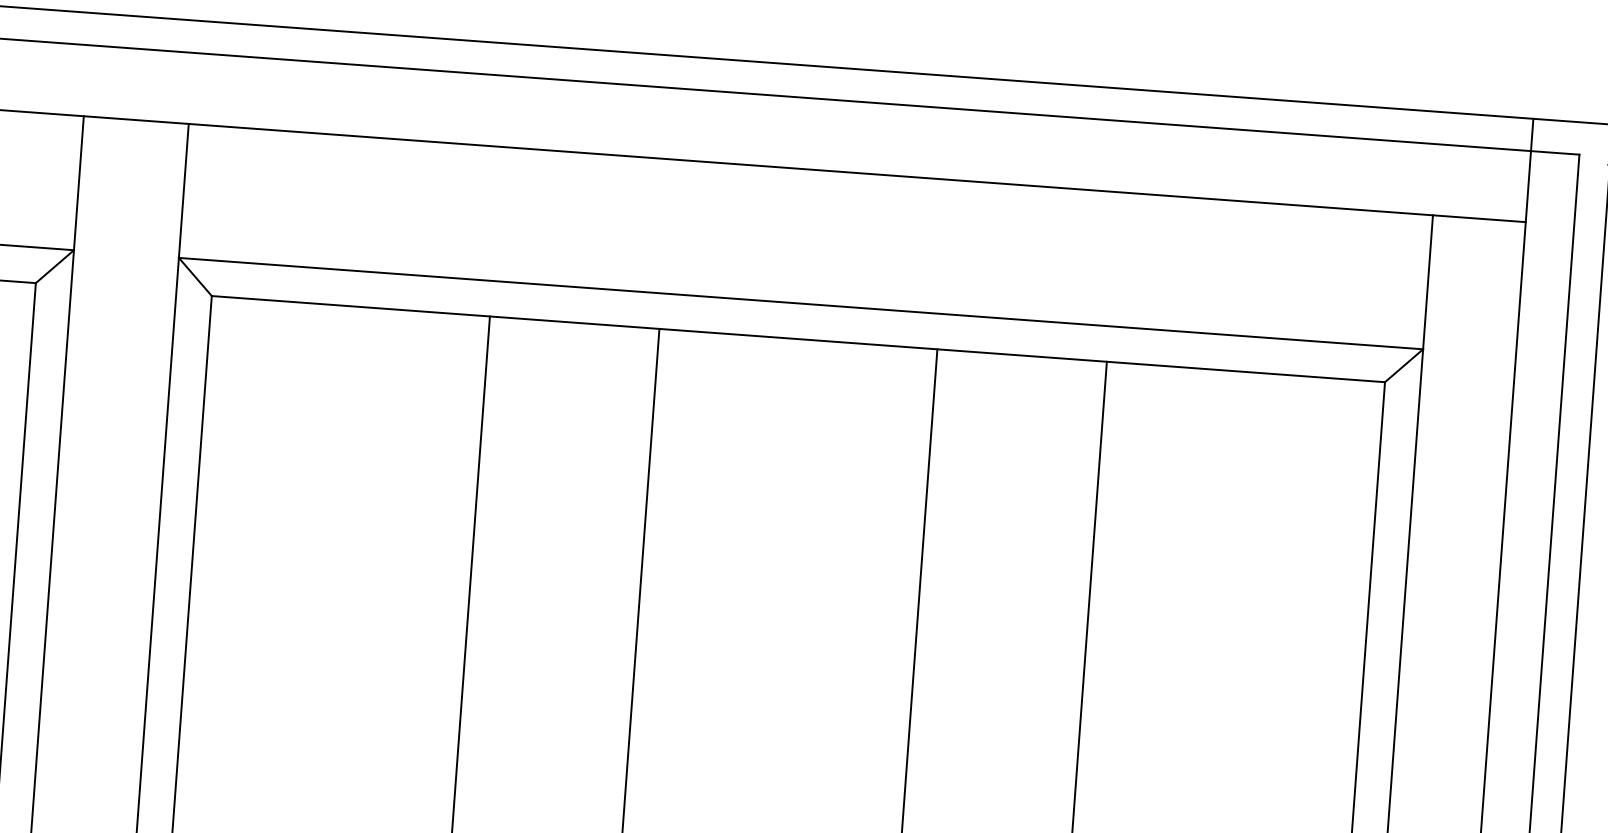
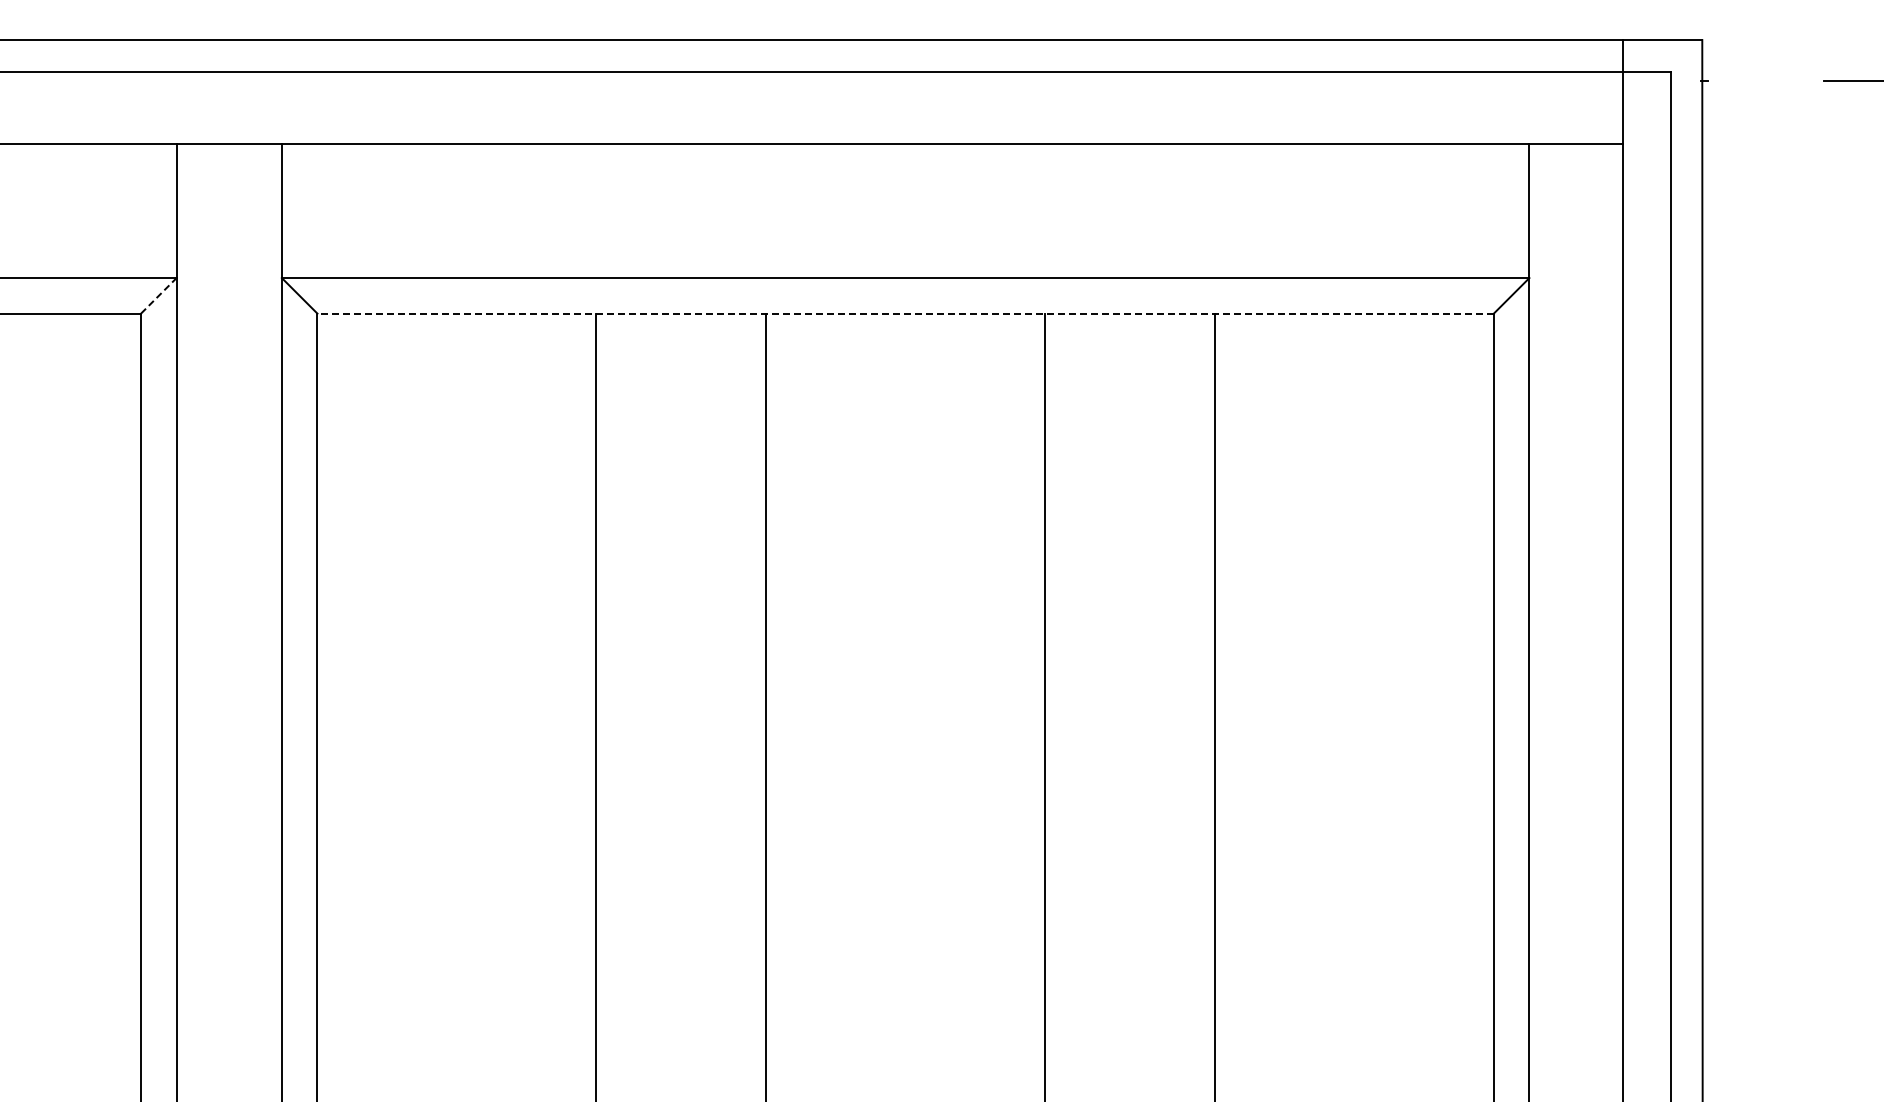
line: (55, 266) -> (159, 295), solid -> dashed
line: (798, 338) -> (905, 313), solid -> dashed

